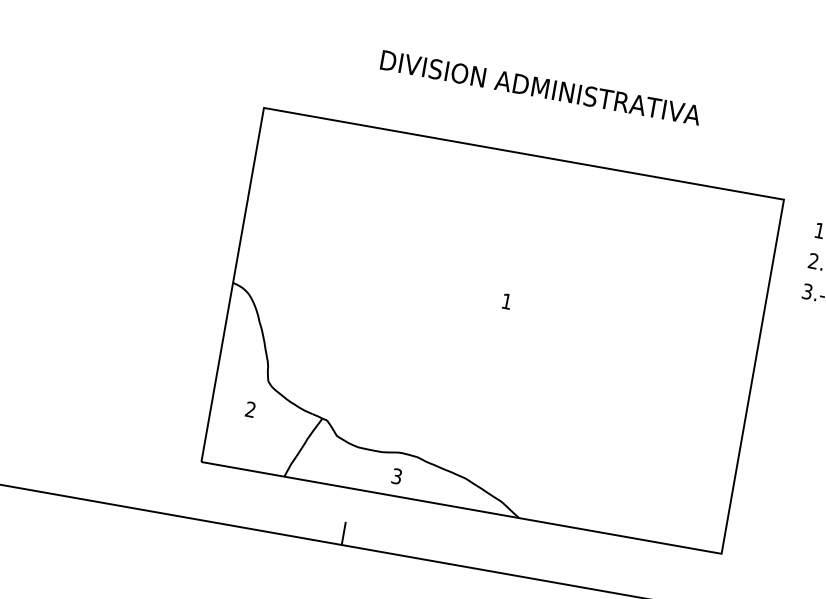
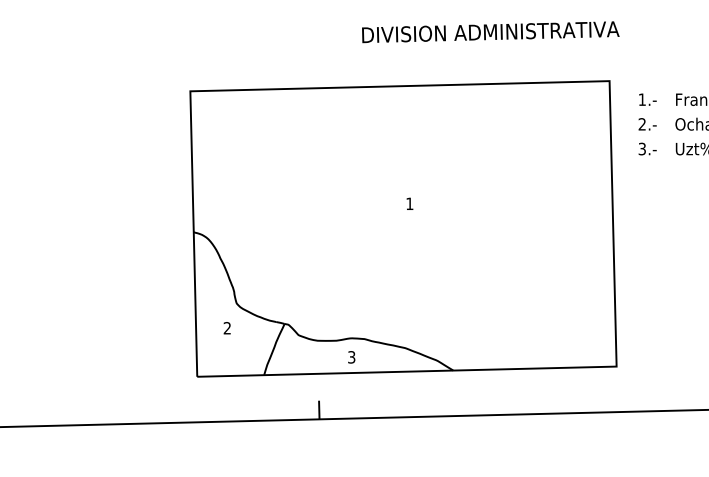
text: (540, 88) -> (490, 32), moved

